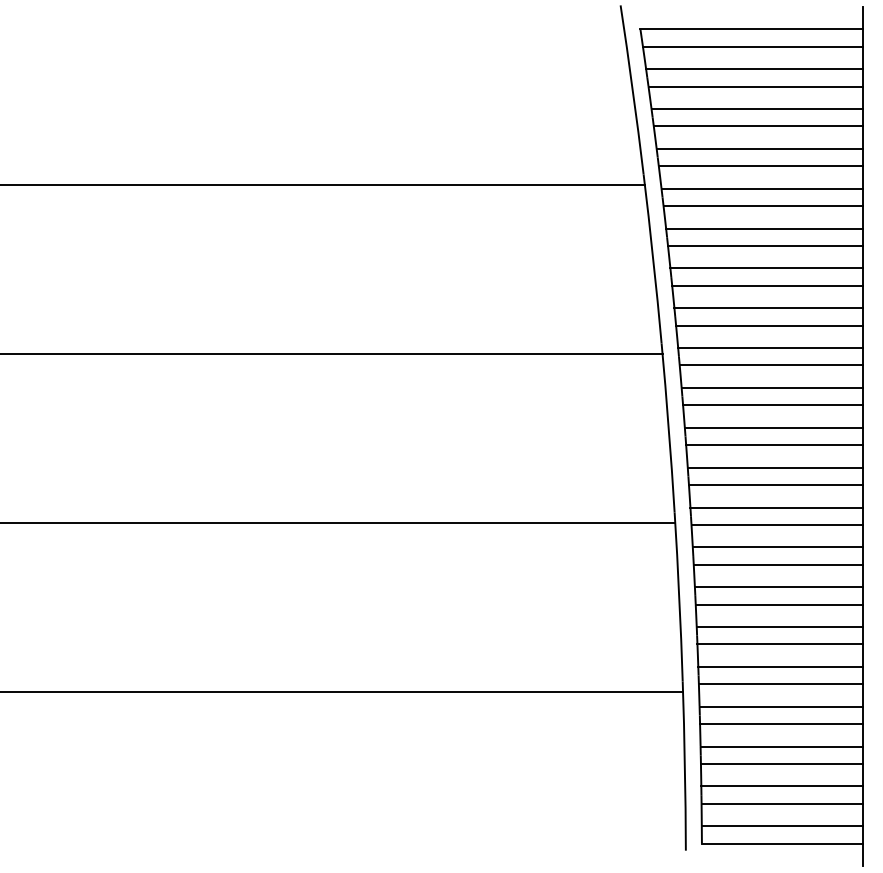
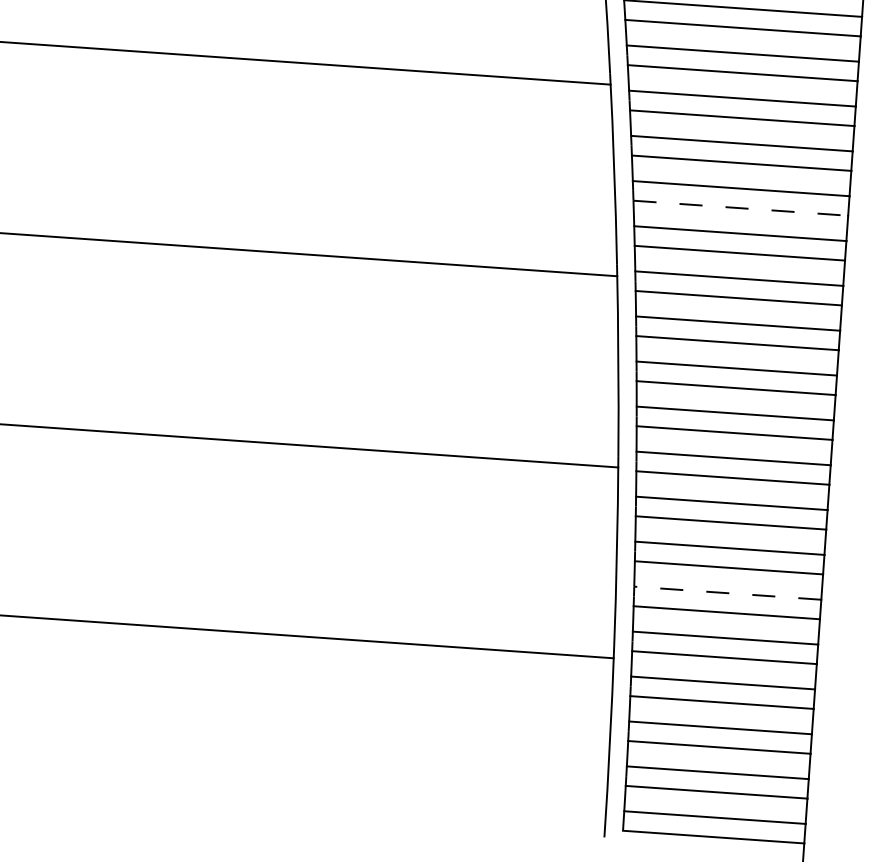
line: (768, 285) -> (741, 207), solid -> dashed
line: (779, 627) -> (727, 593), solid -> dashed

